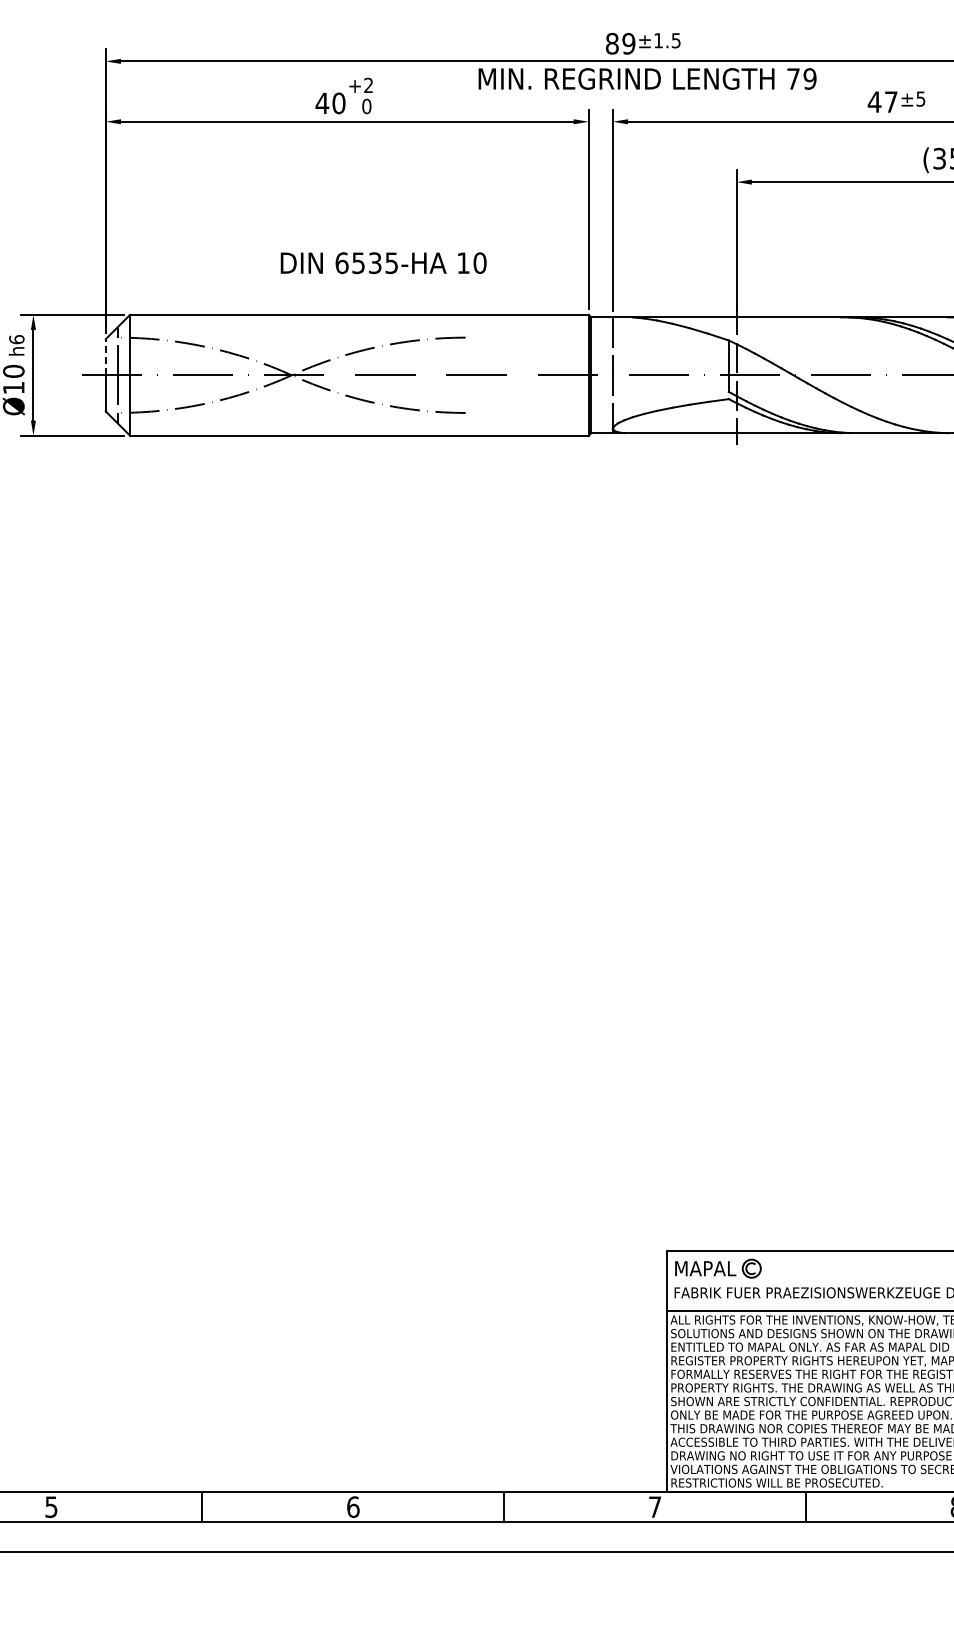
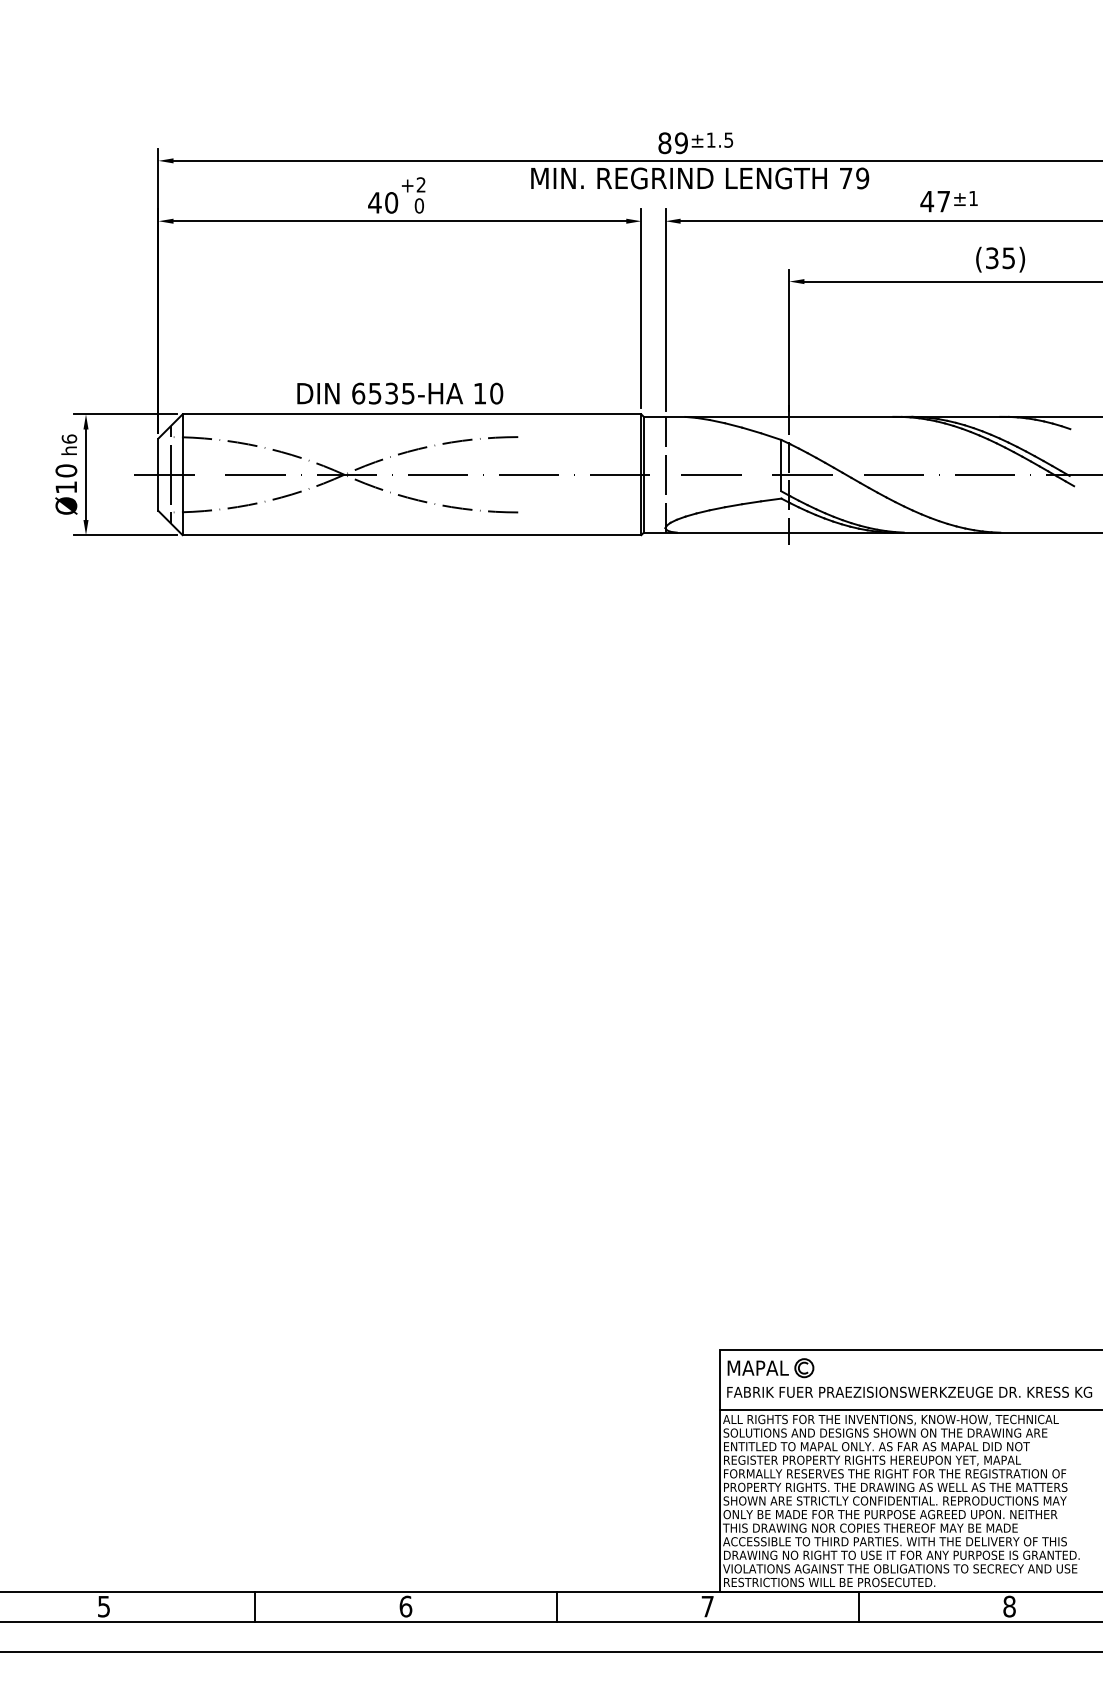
text: (920, 99) -> (973, 198), ±5 -> ±1
text: (383, 263) -> (400, 393), moved
line: (105, 357) -> (158, 456), dashed -> solid

